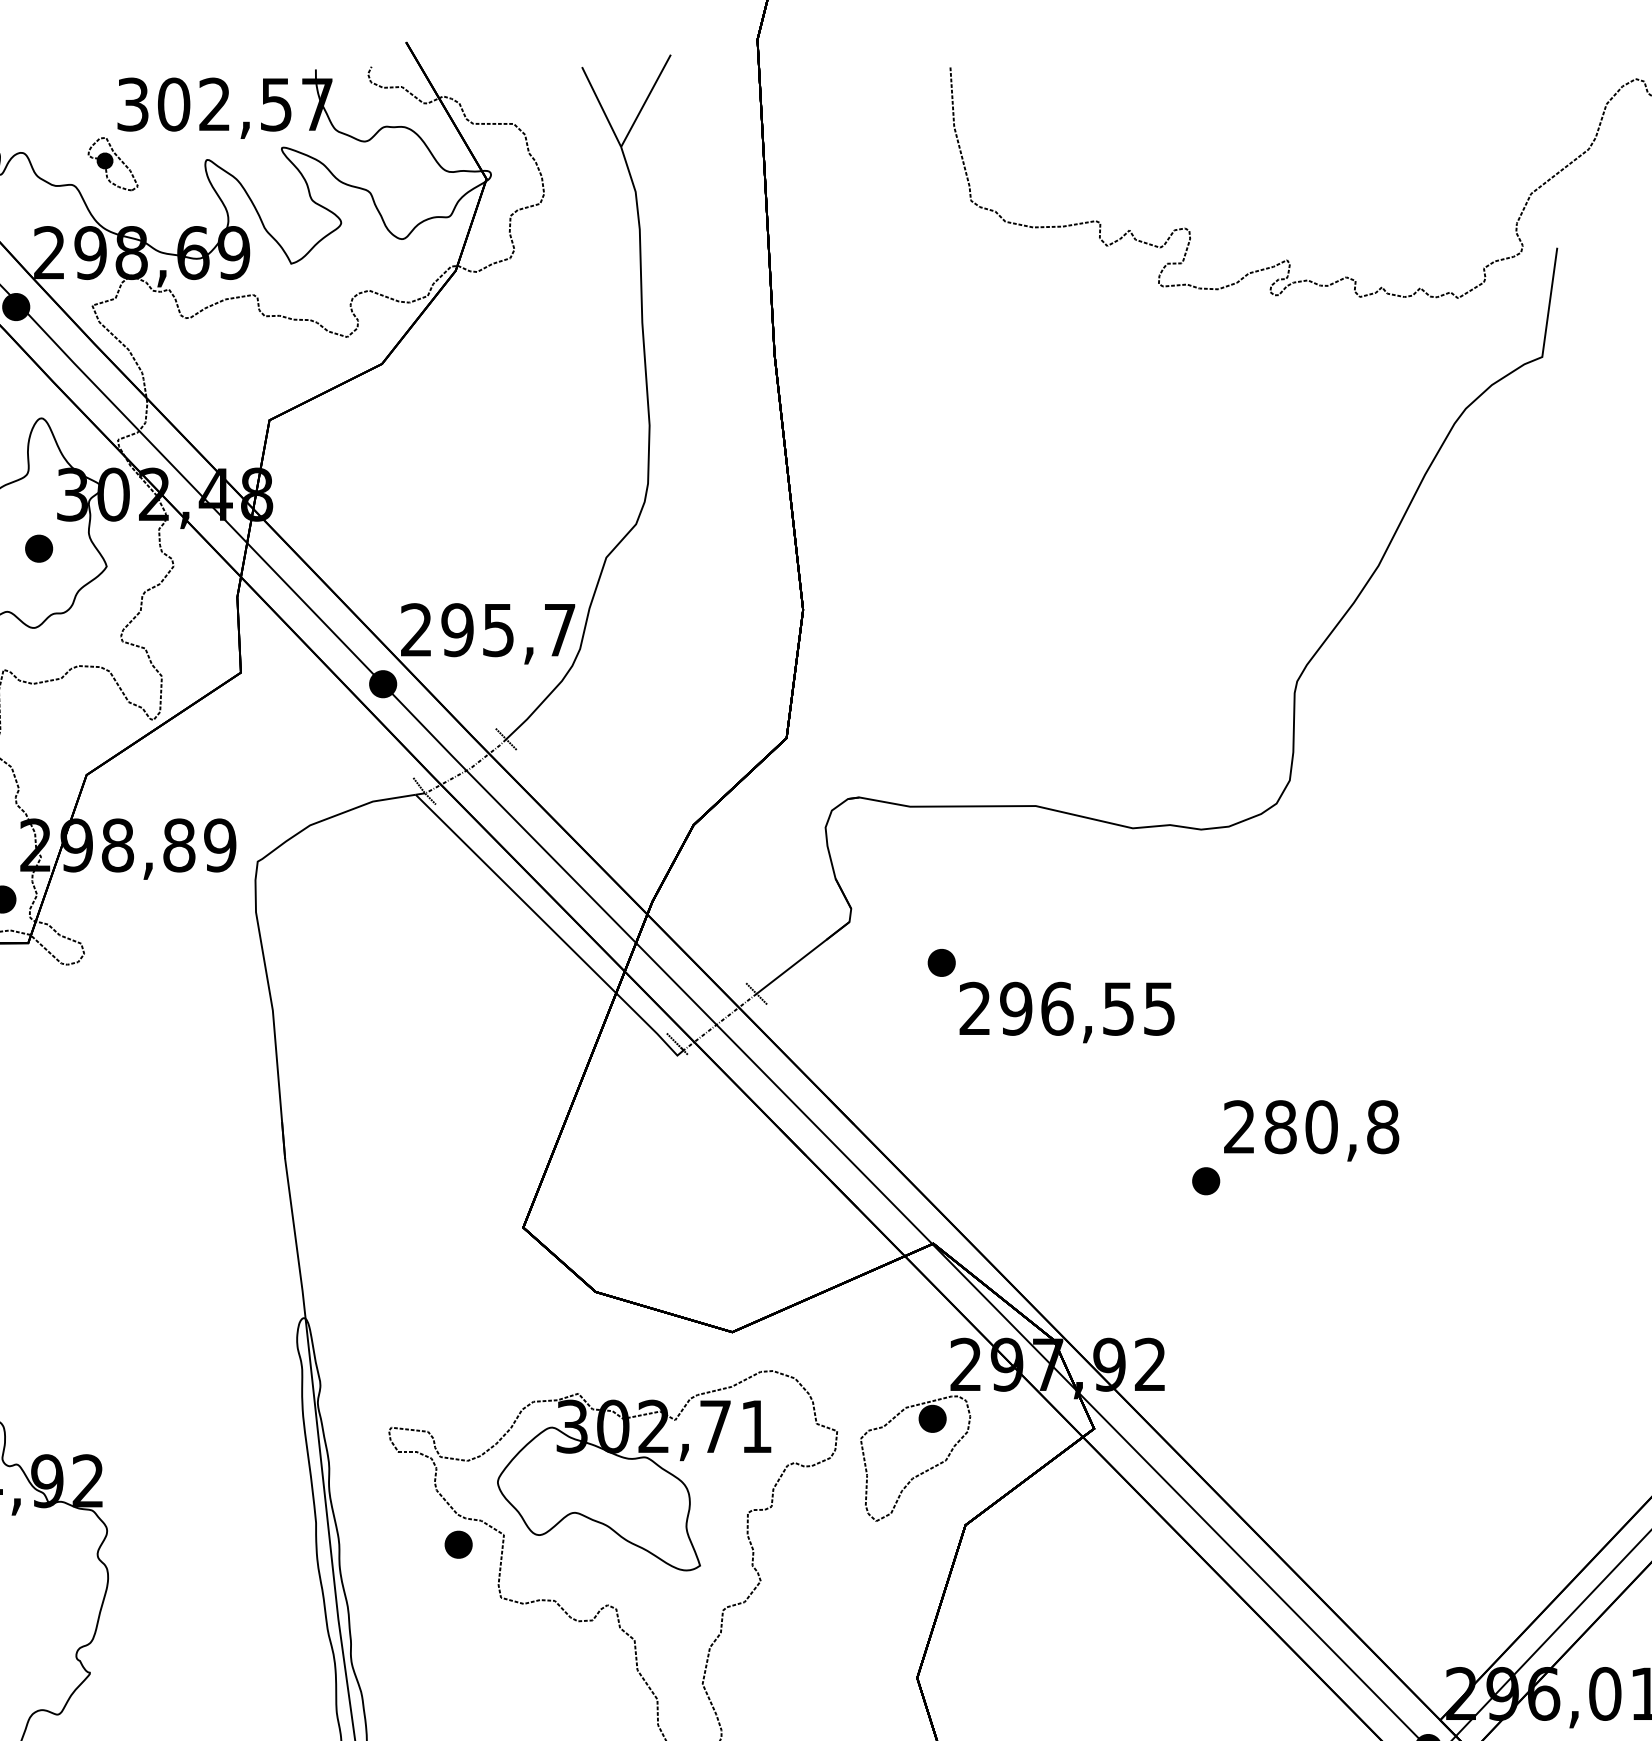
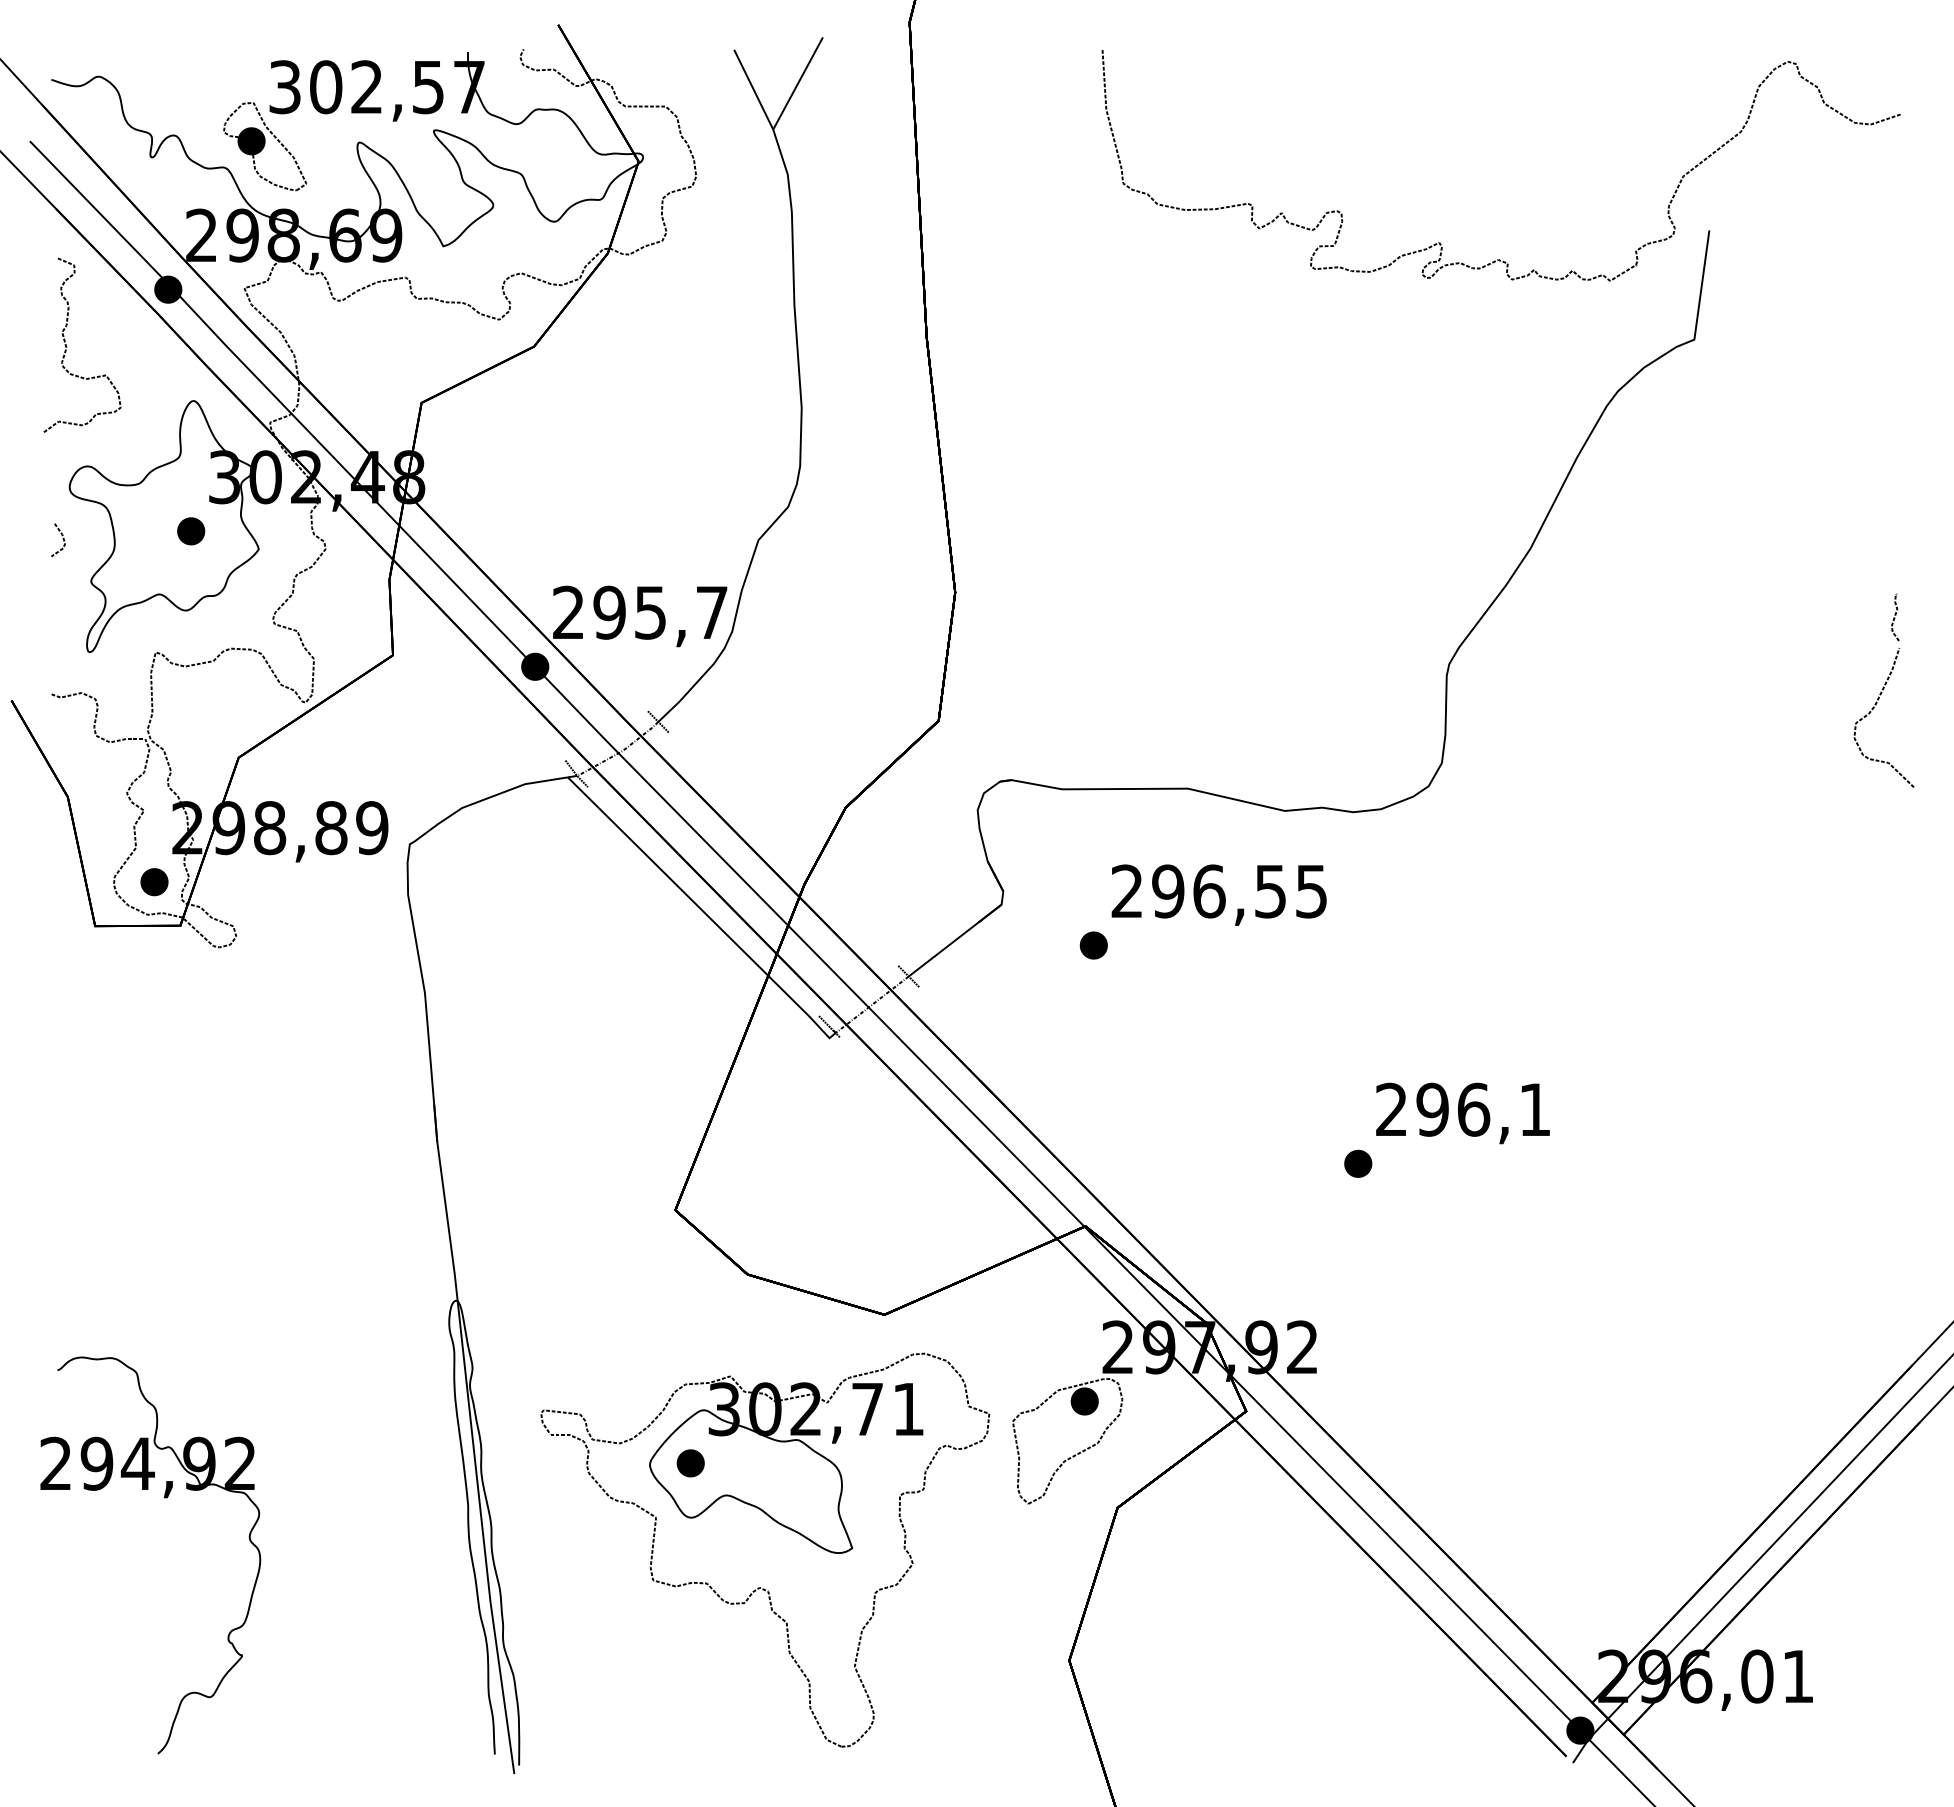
part: (113, 163) -> (265, 146), size x1.67
text: (1066, 1011) -> (1218, 894), moved
text: (1331, 1126) -> (1483, 1109), 280,8 -> 296,1
part: (458, 1544) -> (690, 1463), moved

